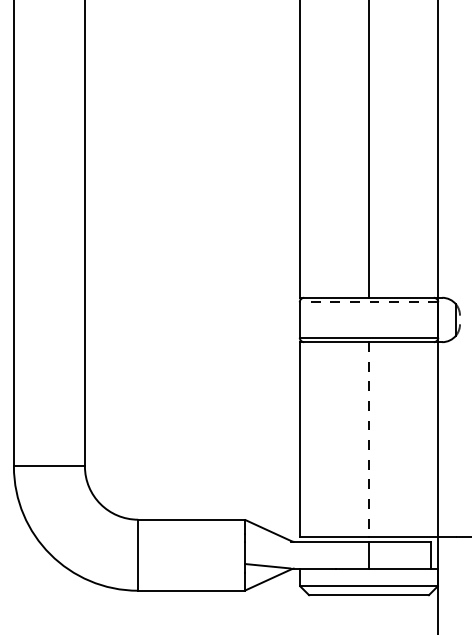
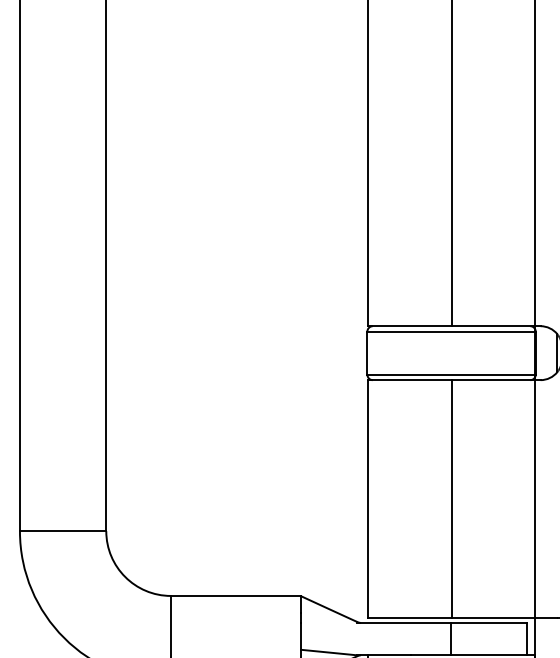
line: (368, 302) -> (450, 331), dashed -> solid
line: (369, 439) -> (452, 498), dashed -> solid

